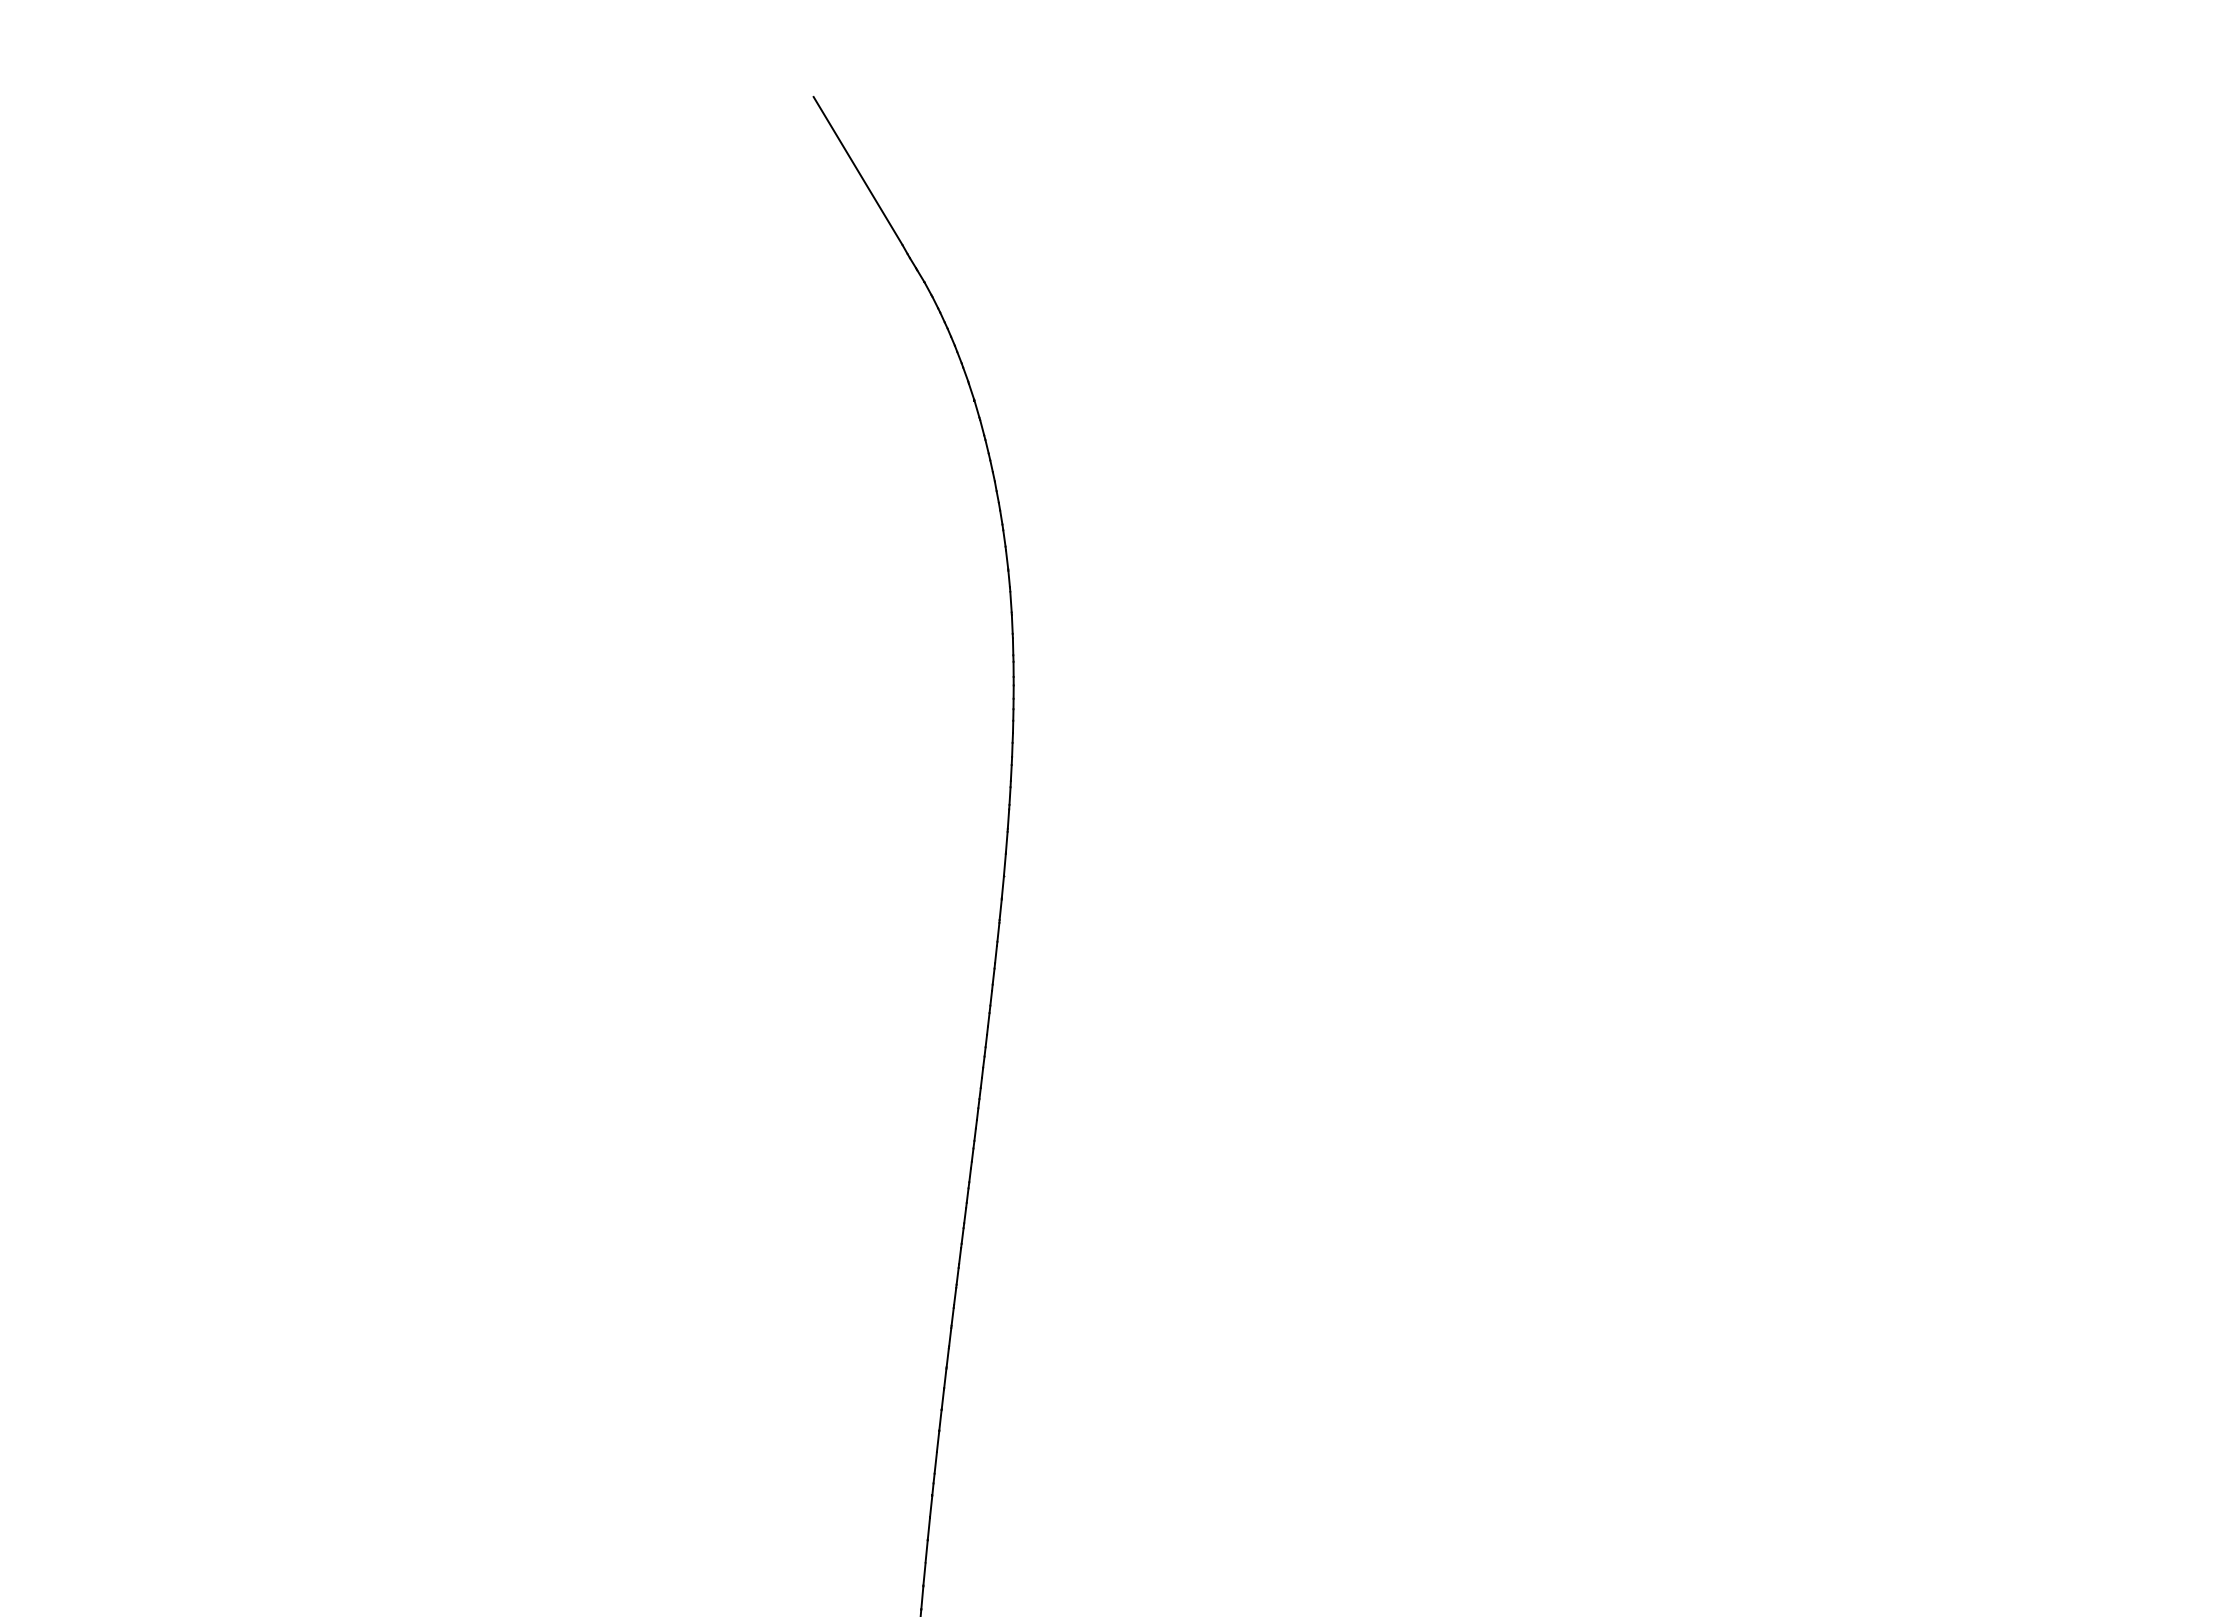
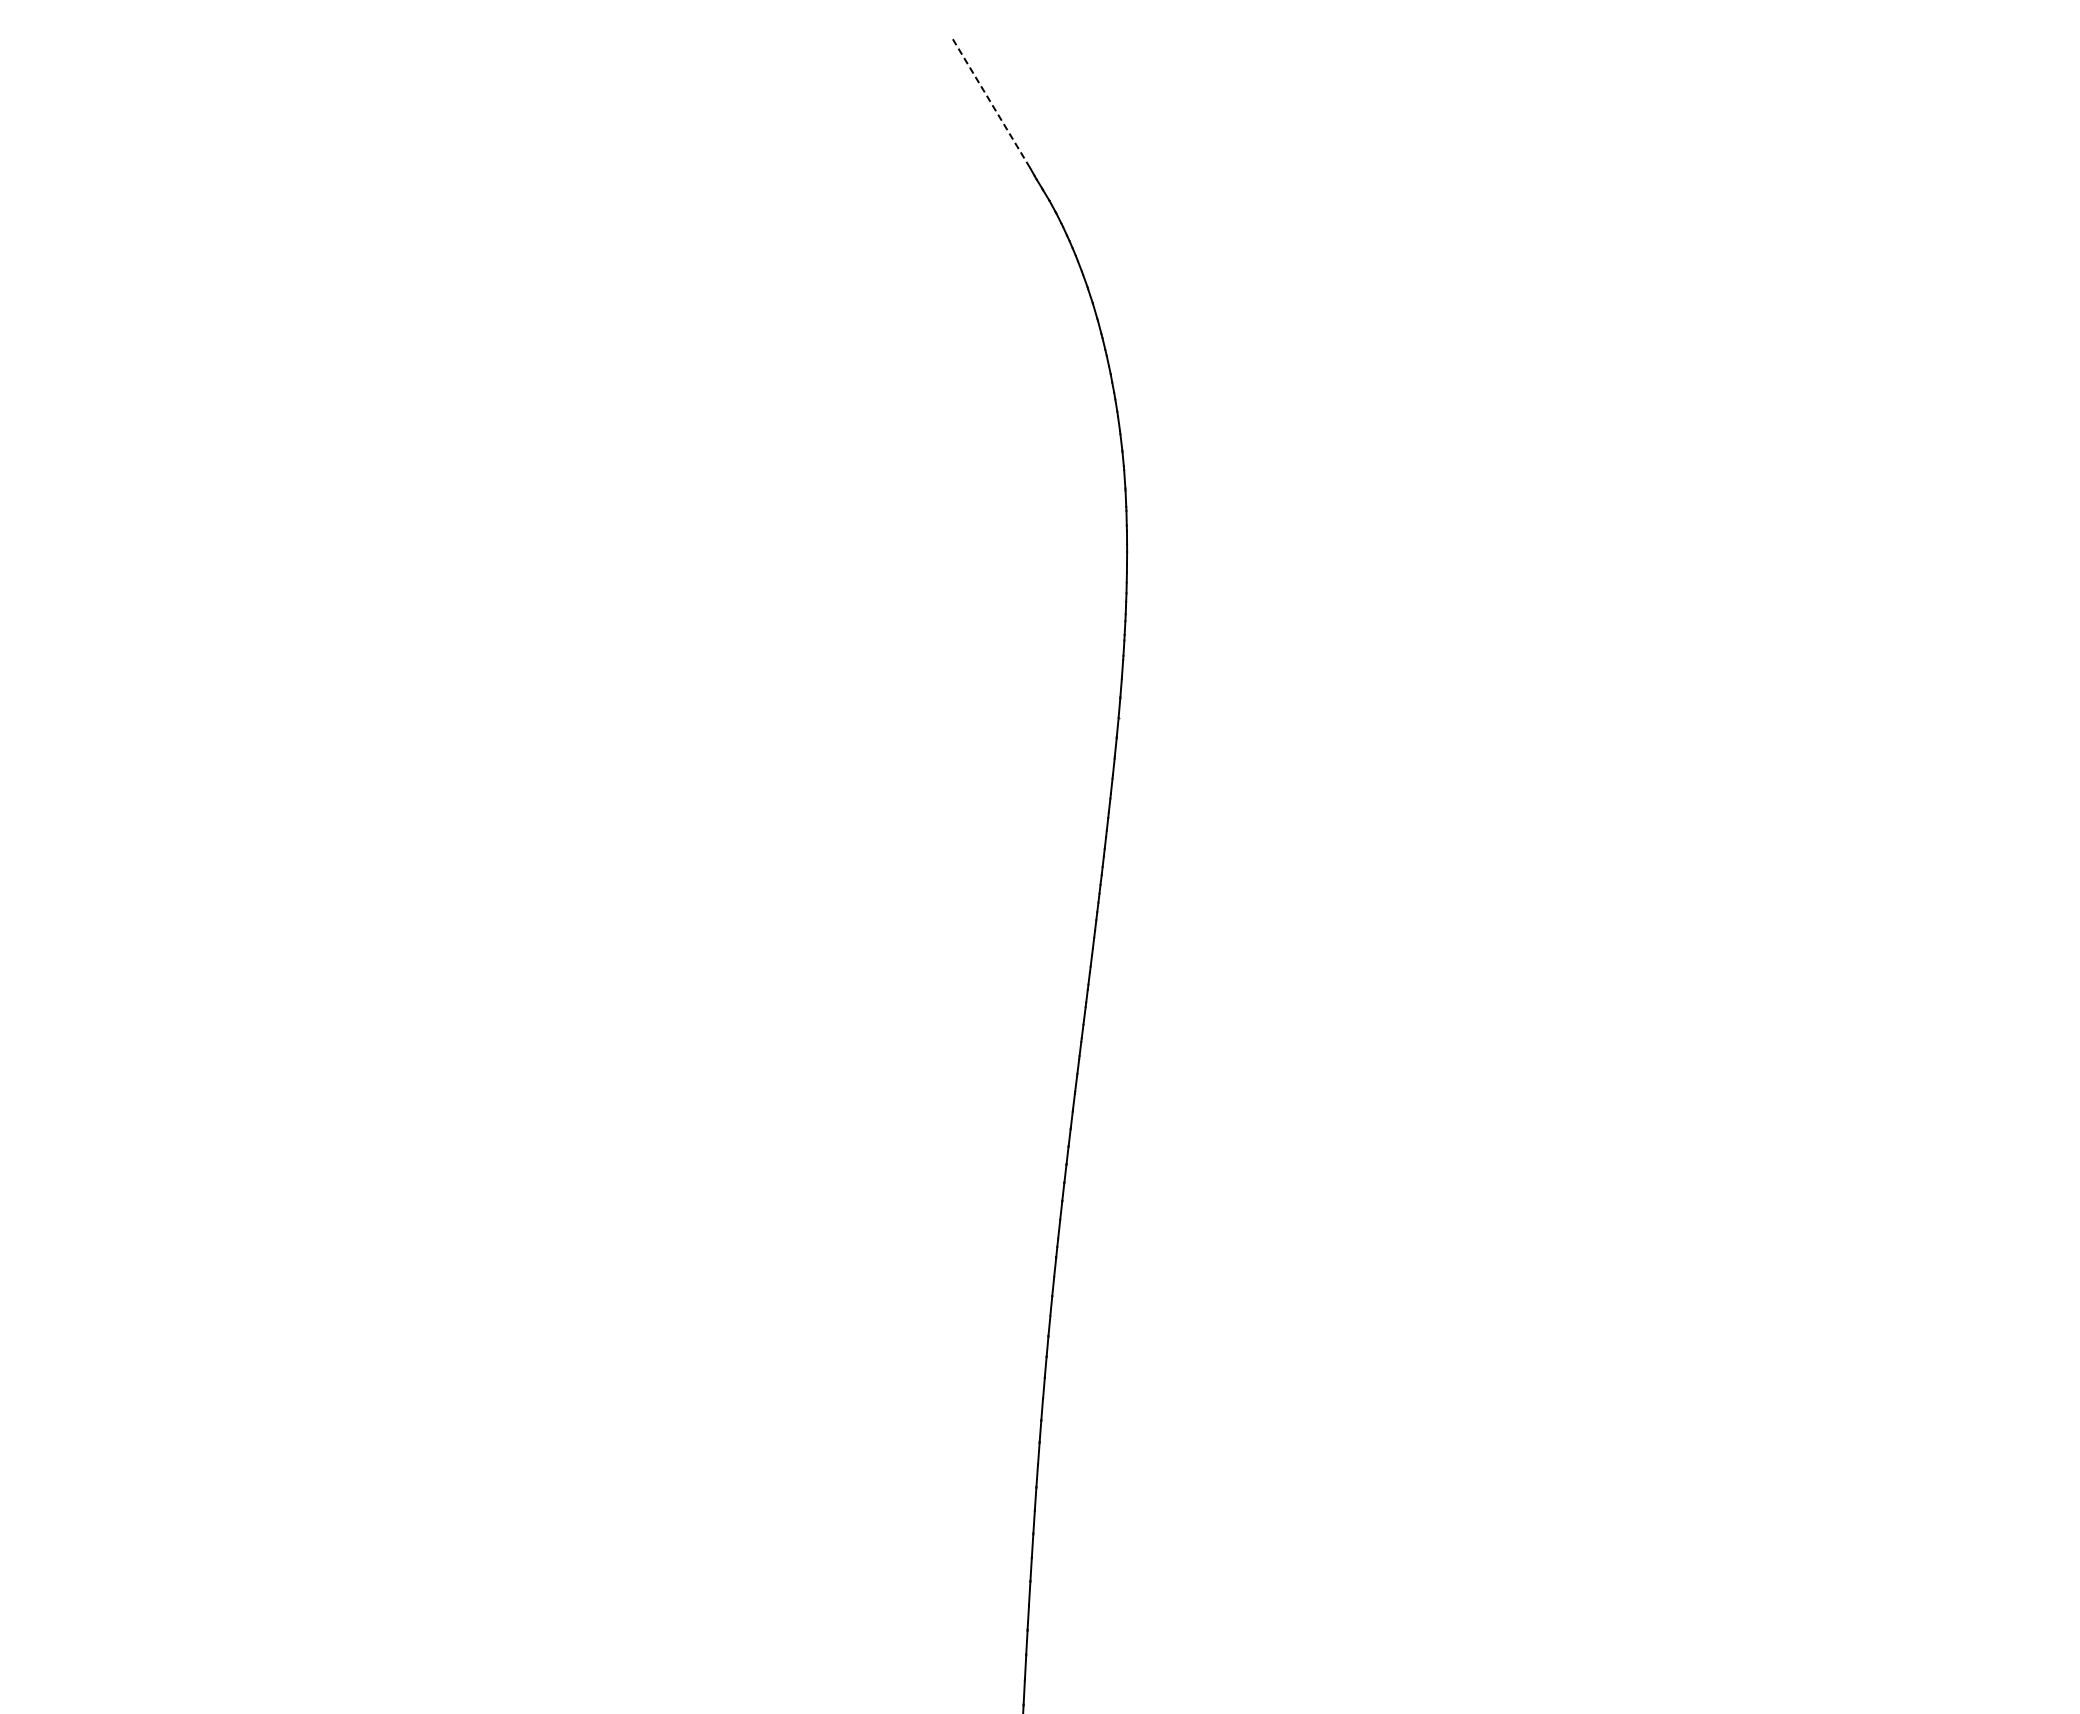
line: (858, 171) -> (991, 104), solid -> dashed

